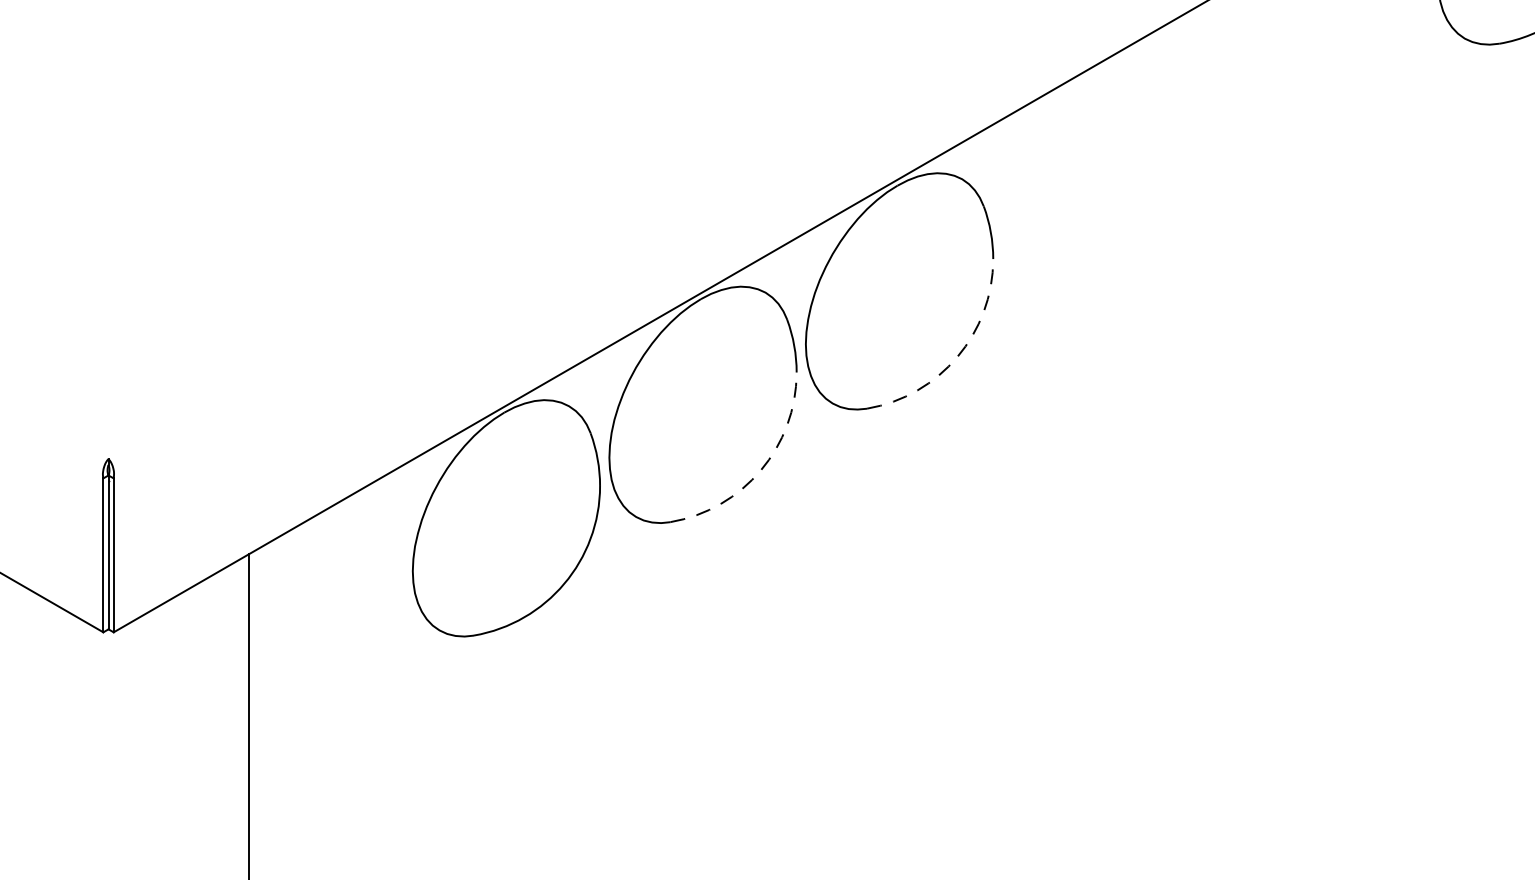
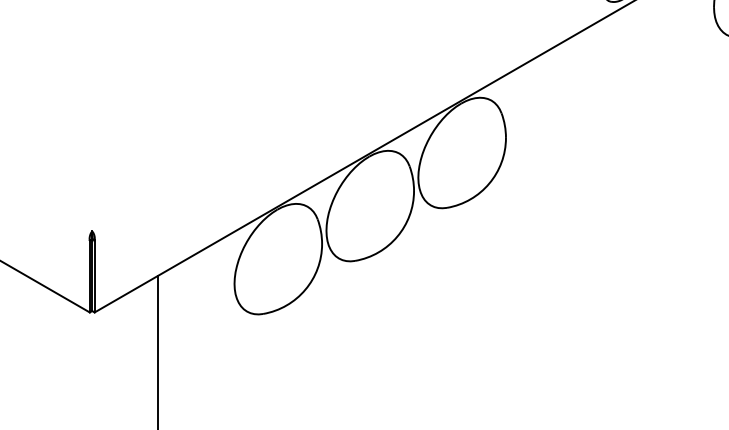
arc: (958, 356) -> (489, 183), dashed -> solid
arc: (761, 469) -> (397, 236), dashed -> solid

